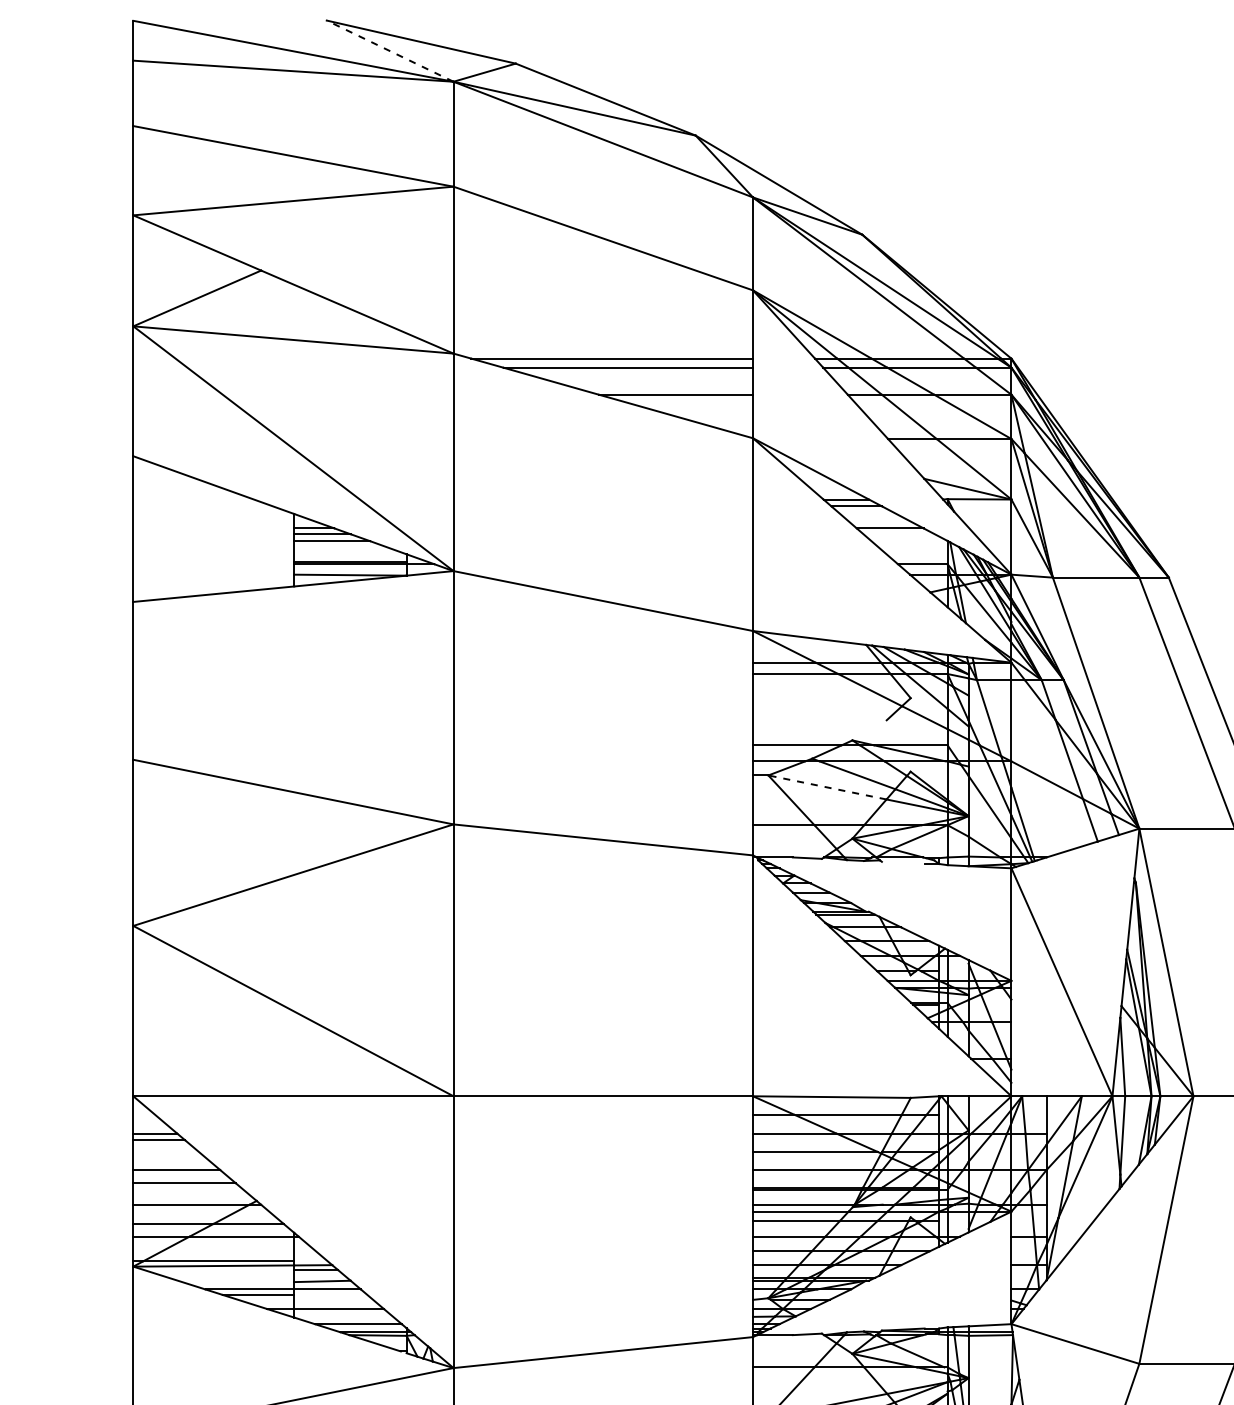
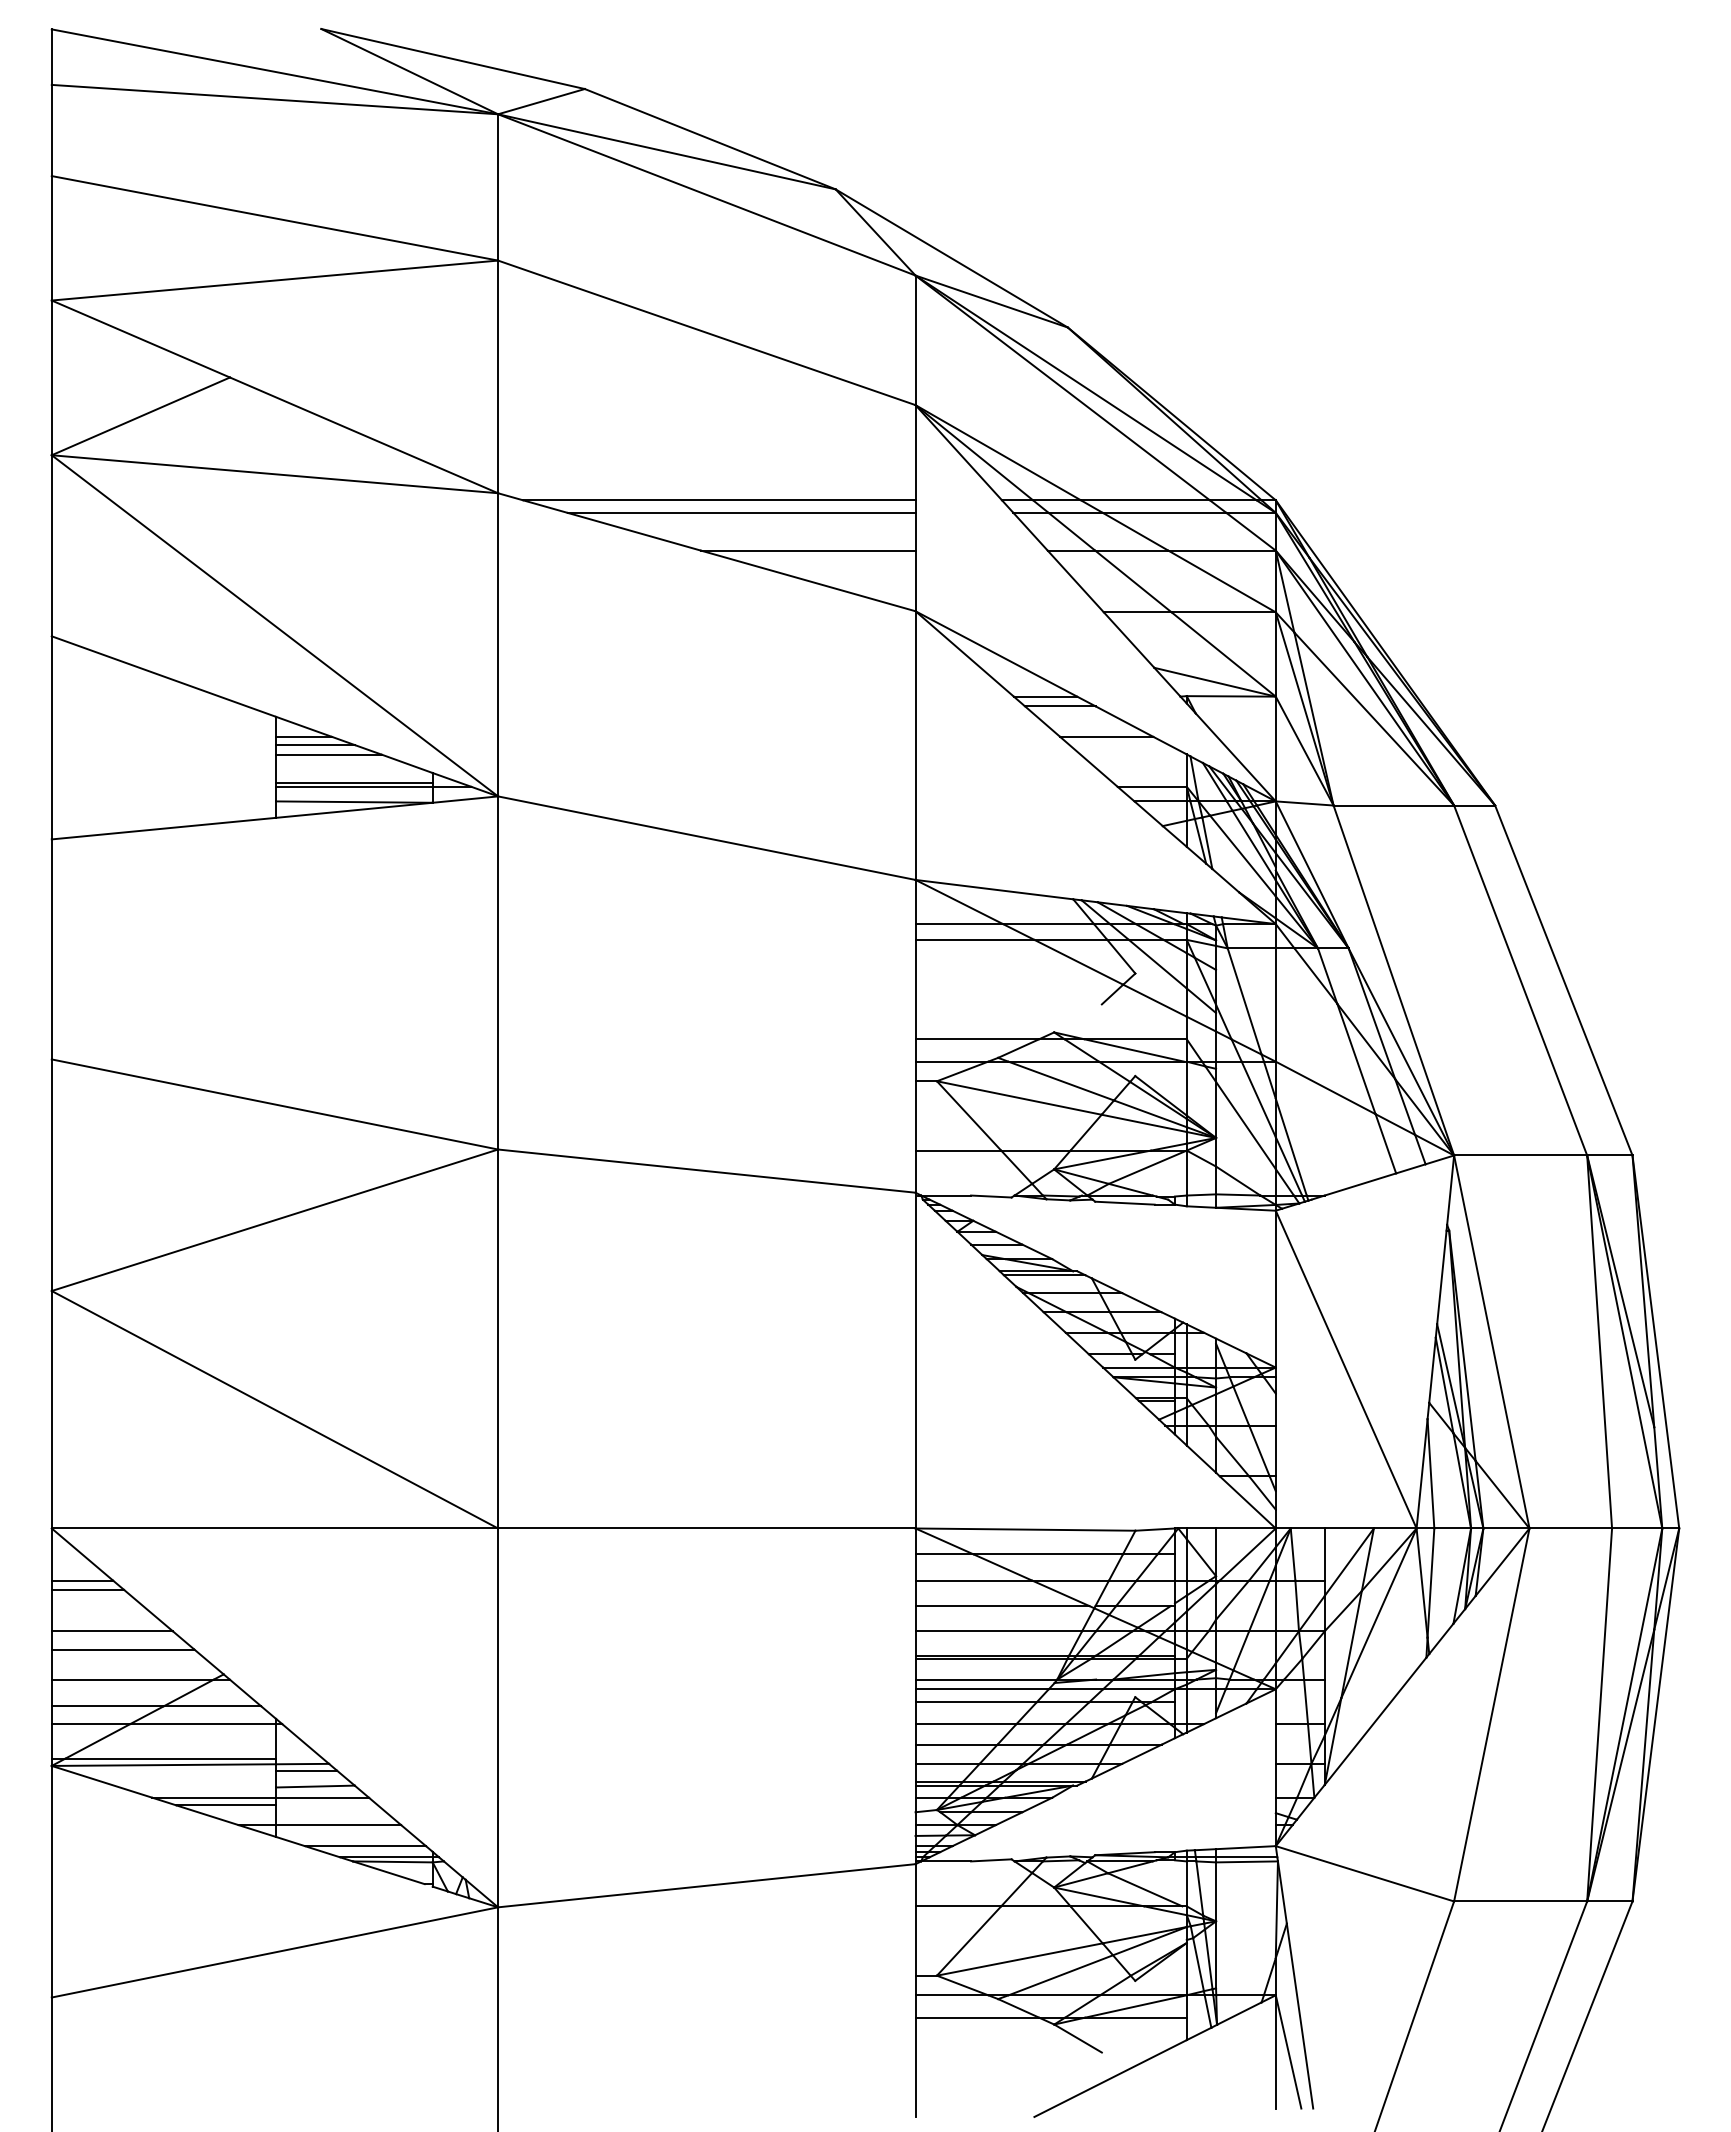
line: (389, 51) -> (409, 71), dashed -> solid
line: (826, 787) -> (1018, 1097), dashed -> solid
line: (902, 862) -> (1124, 1202), added

